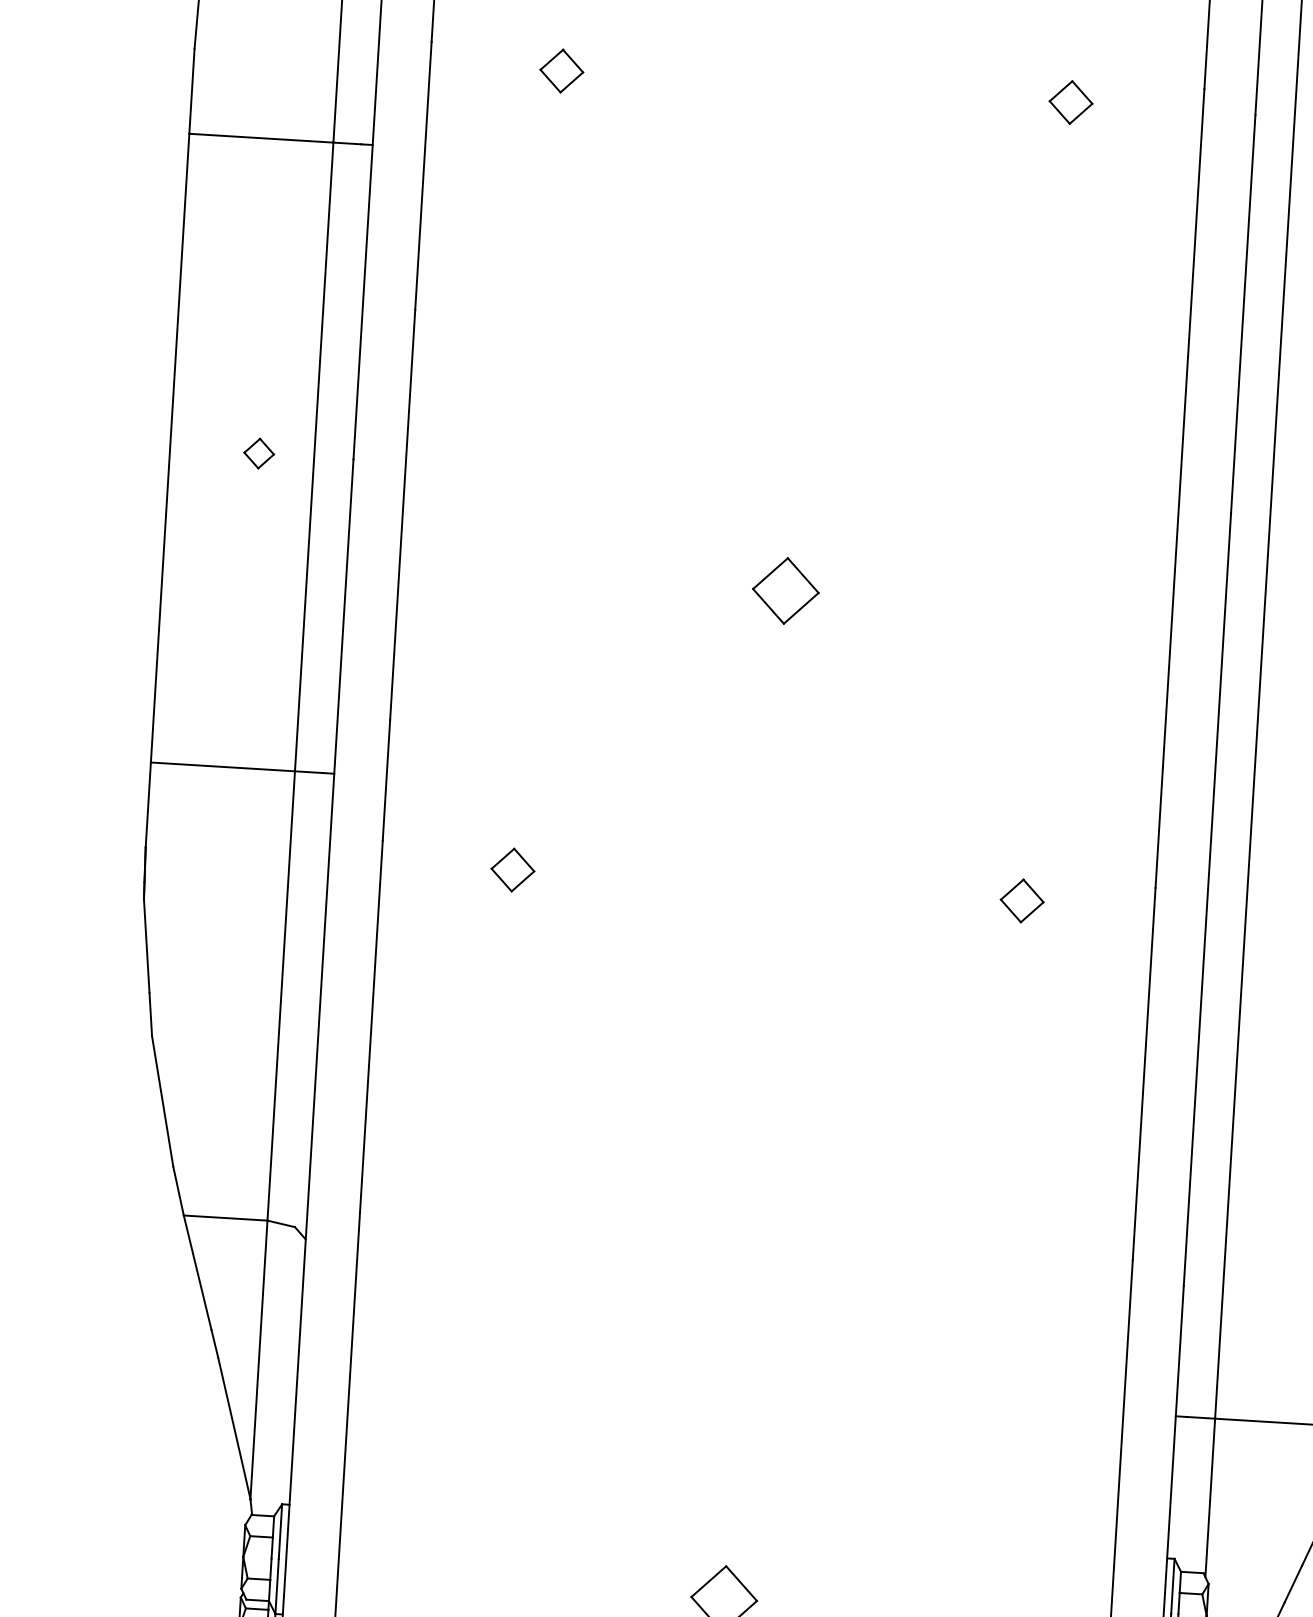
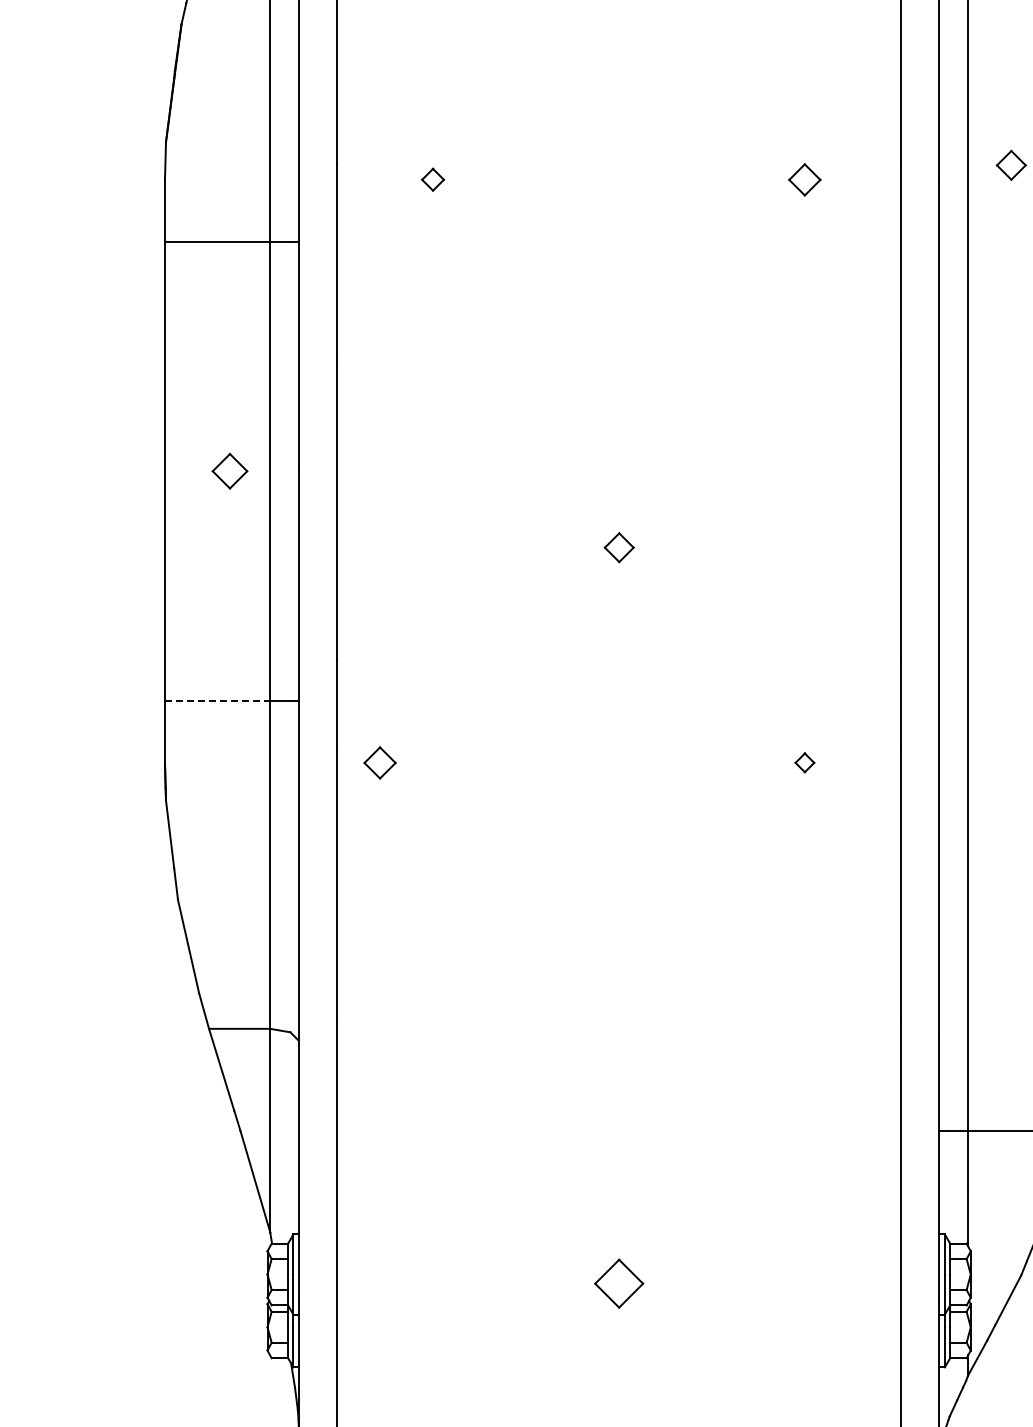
part: (561, 70) -> (432, 179), size x0.7
part: (258, 453) -> (229, 471), size x1.6
part: (786, 590) -> (619, 547), size x0.6
line: (222, 766) -> (217, 700), solid -> dashed
part: (512, 869) -> (379, 762), moved
part: (1021, 900) -> (804, 762), size x0.6

